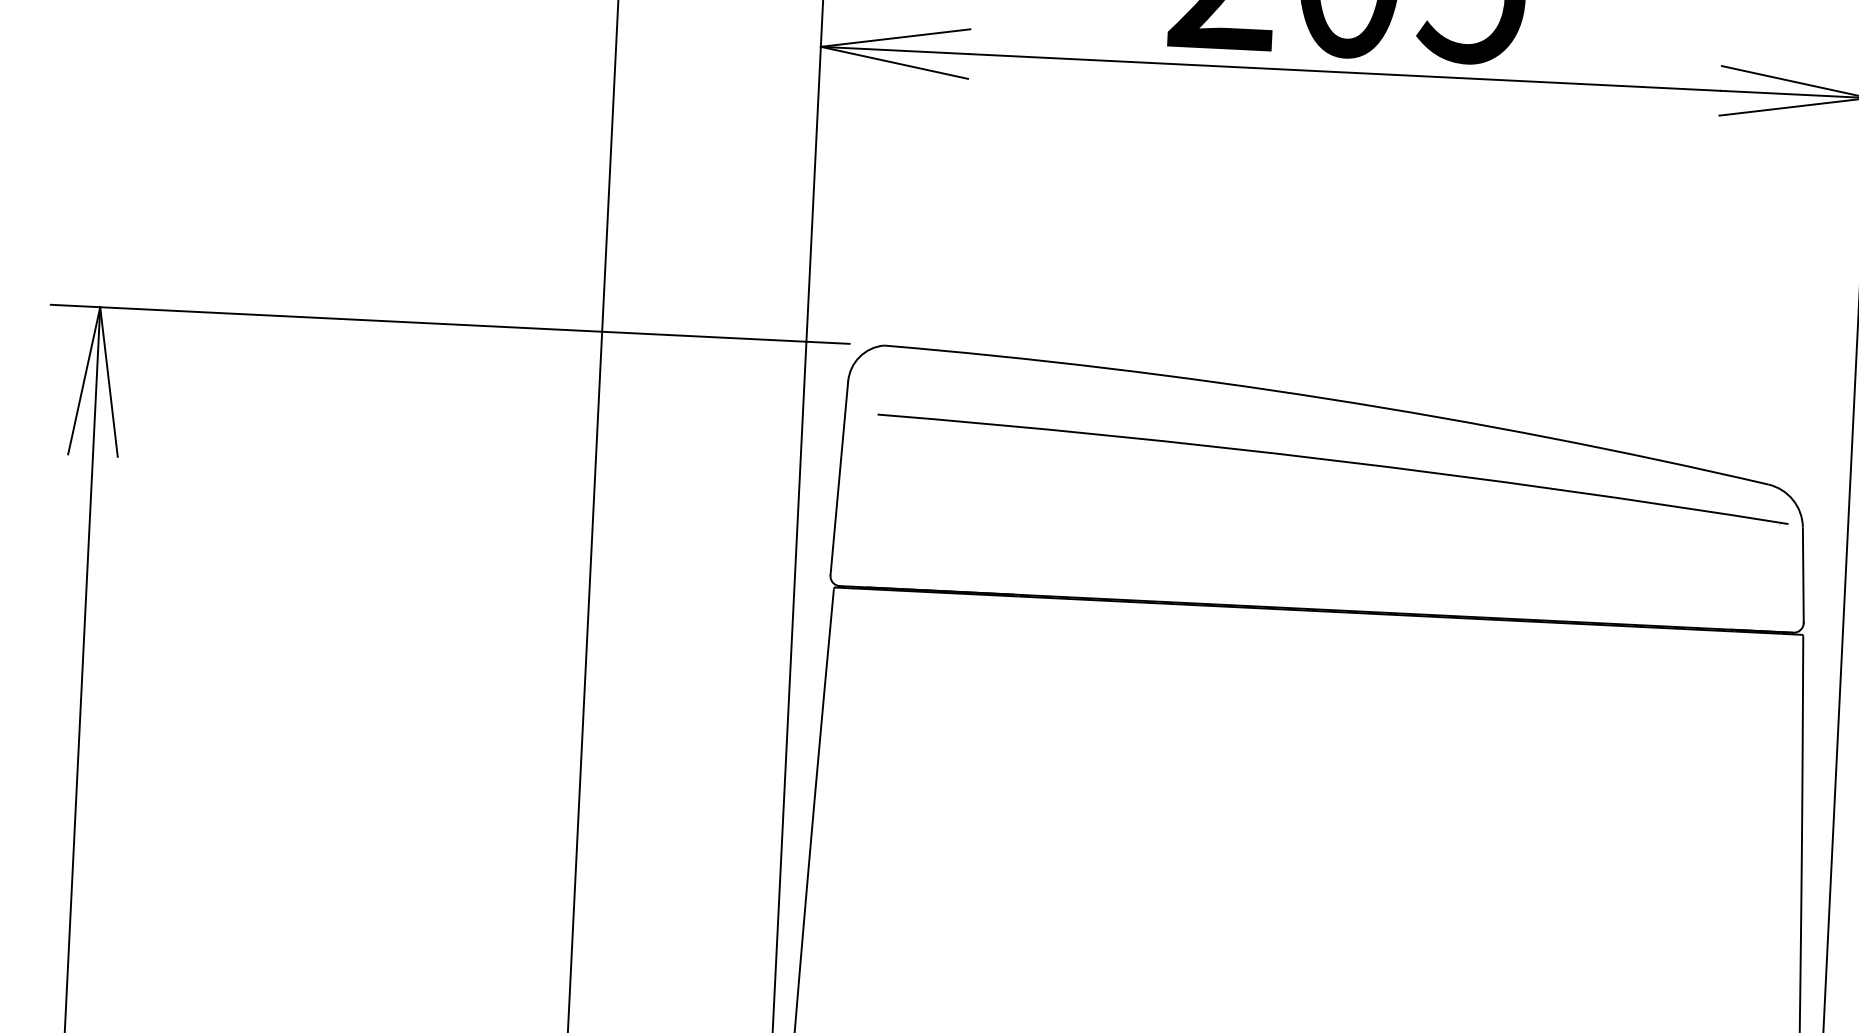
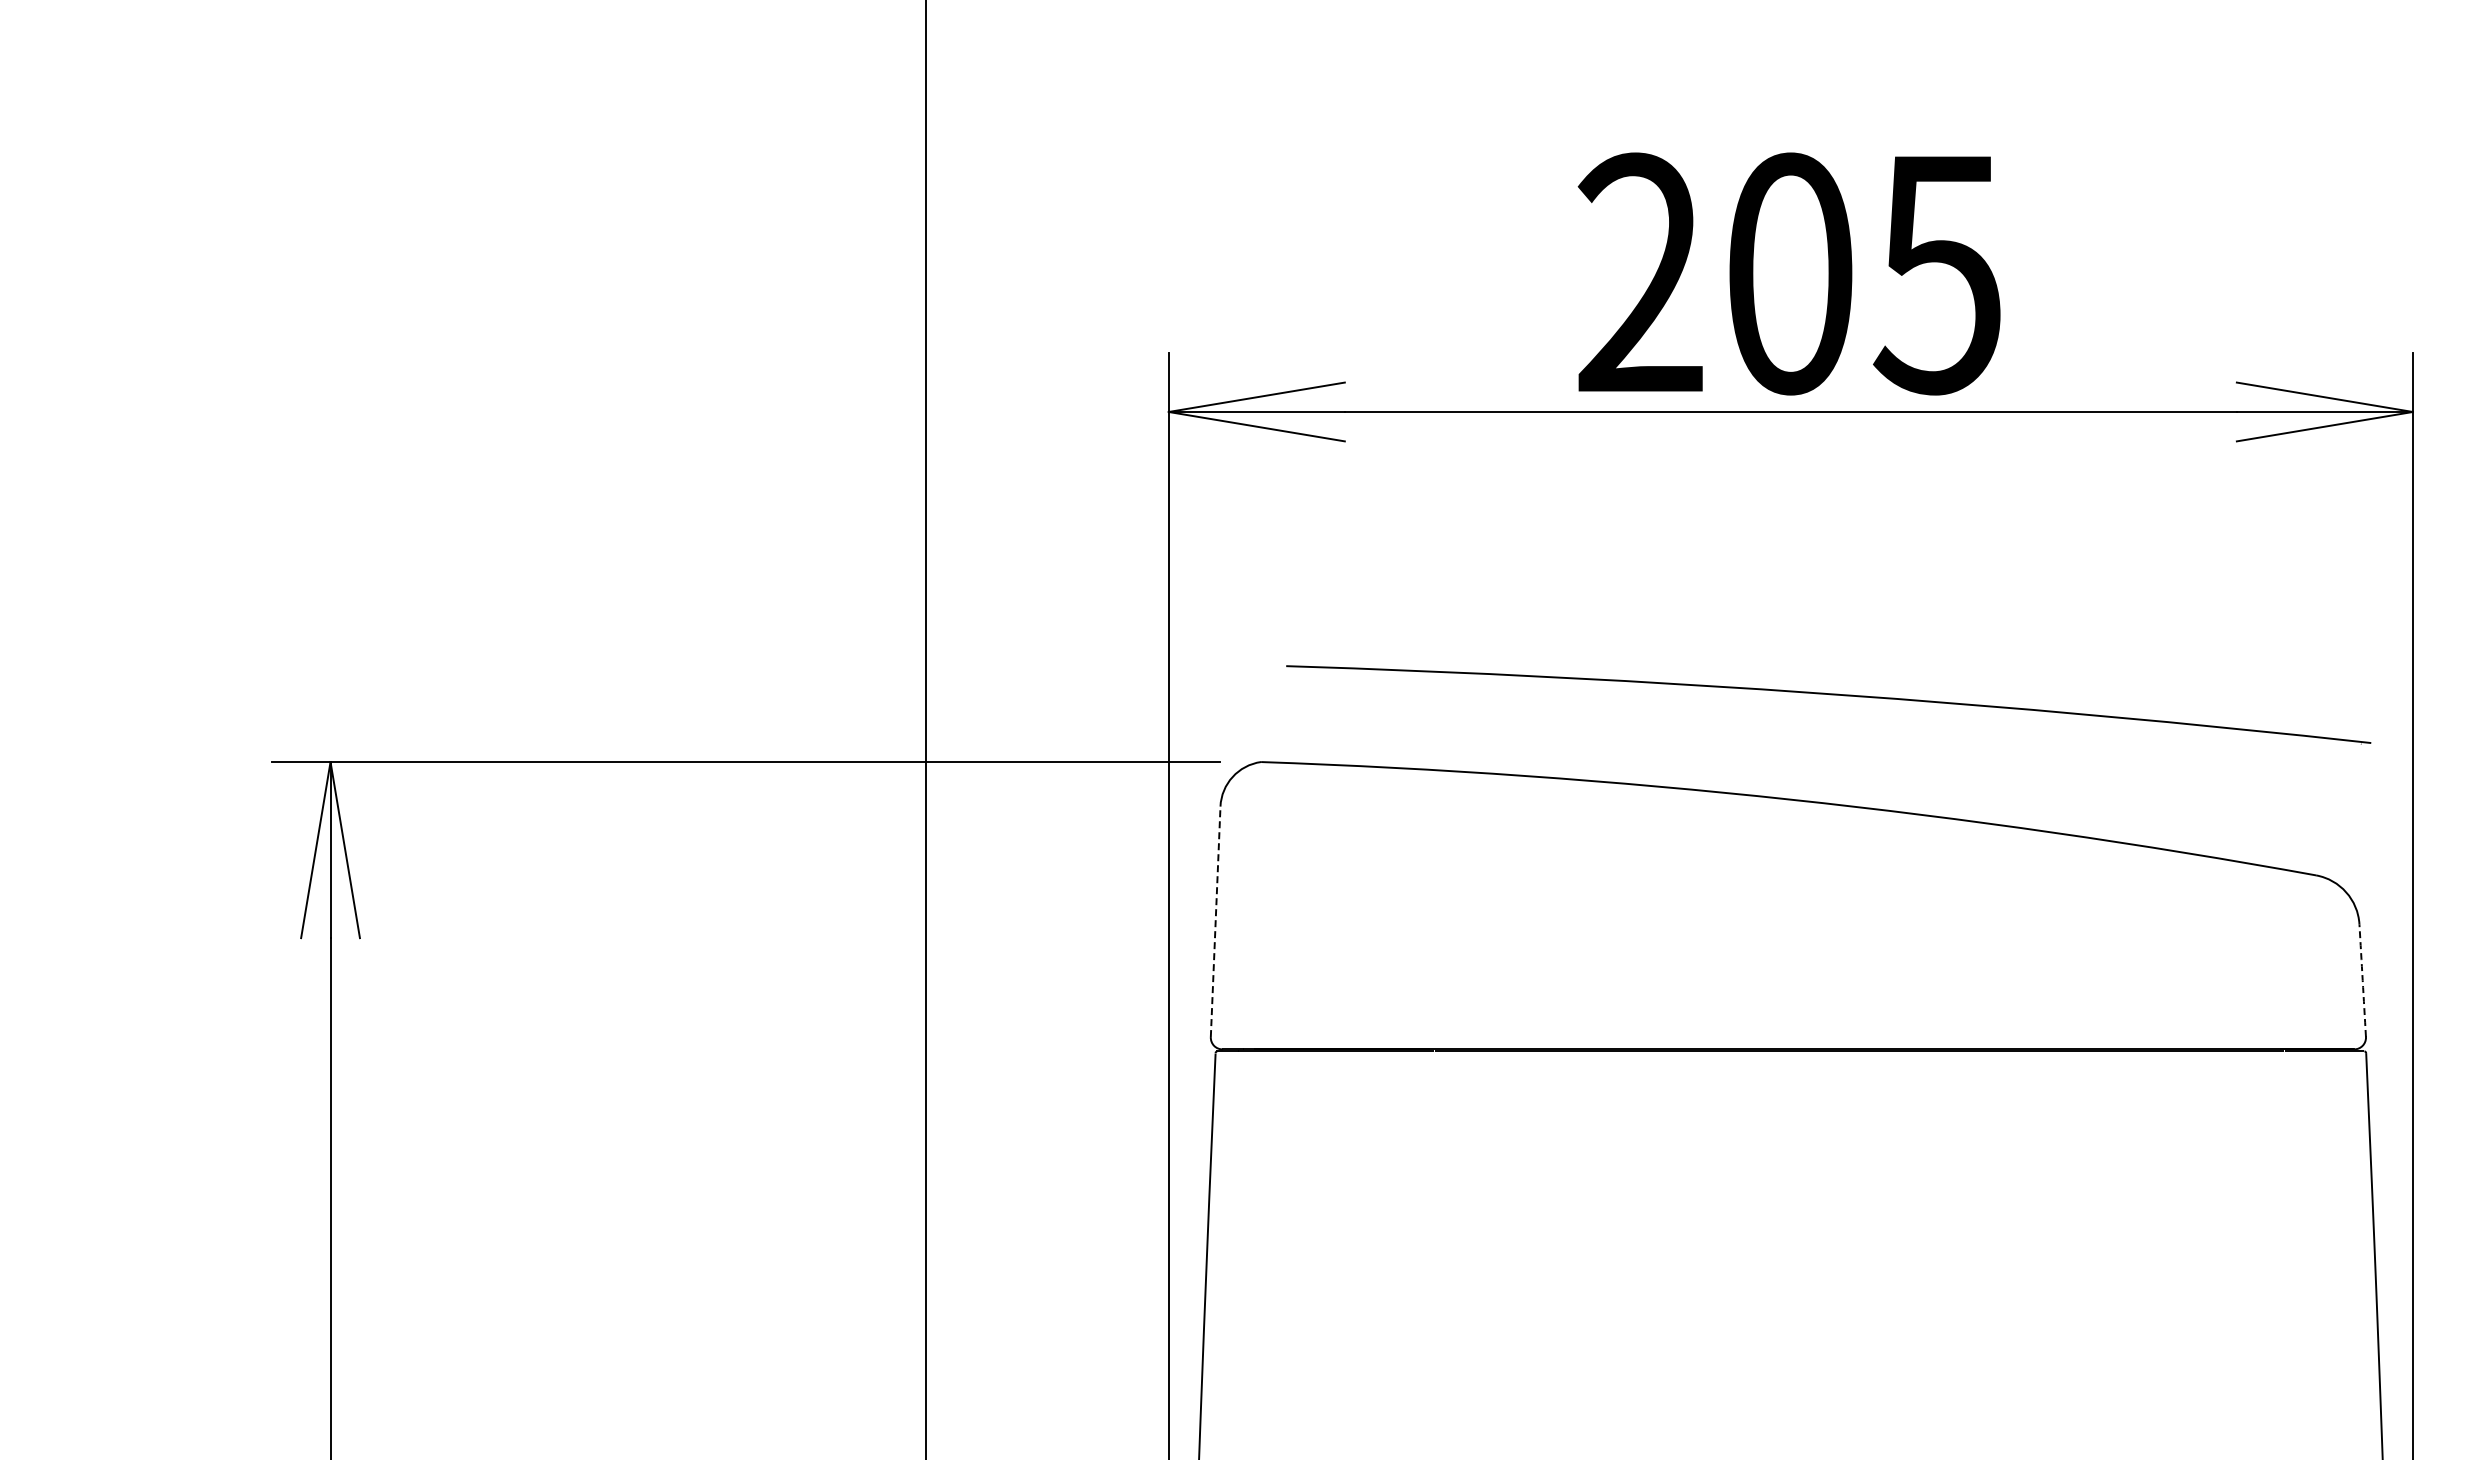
part: (1334, 461) -> (1830, 695), moved
line: (839, 478) -> (1215, 921), solid -> dashed
arc: (1803, 574) -> (2362, 980), solid -> dashed

